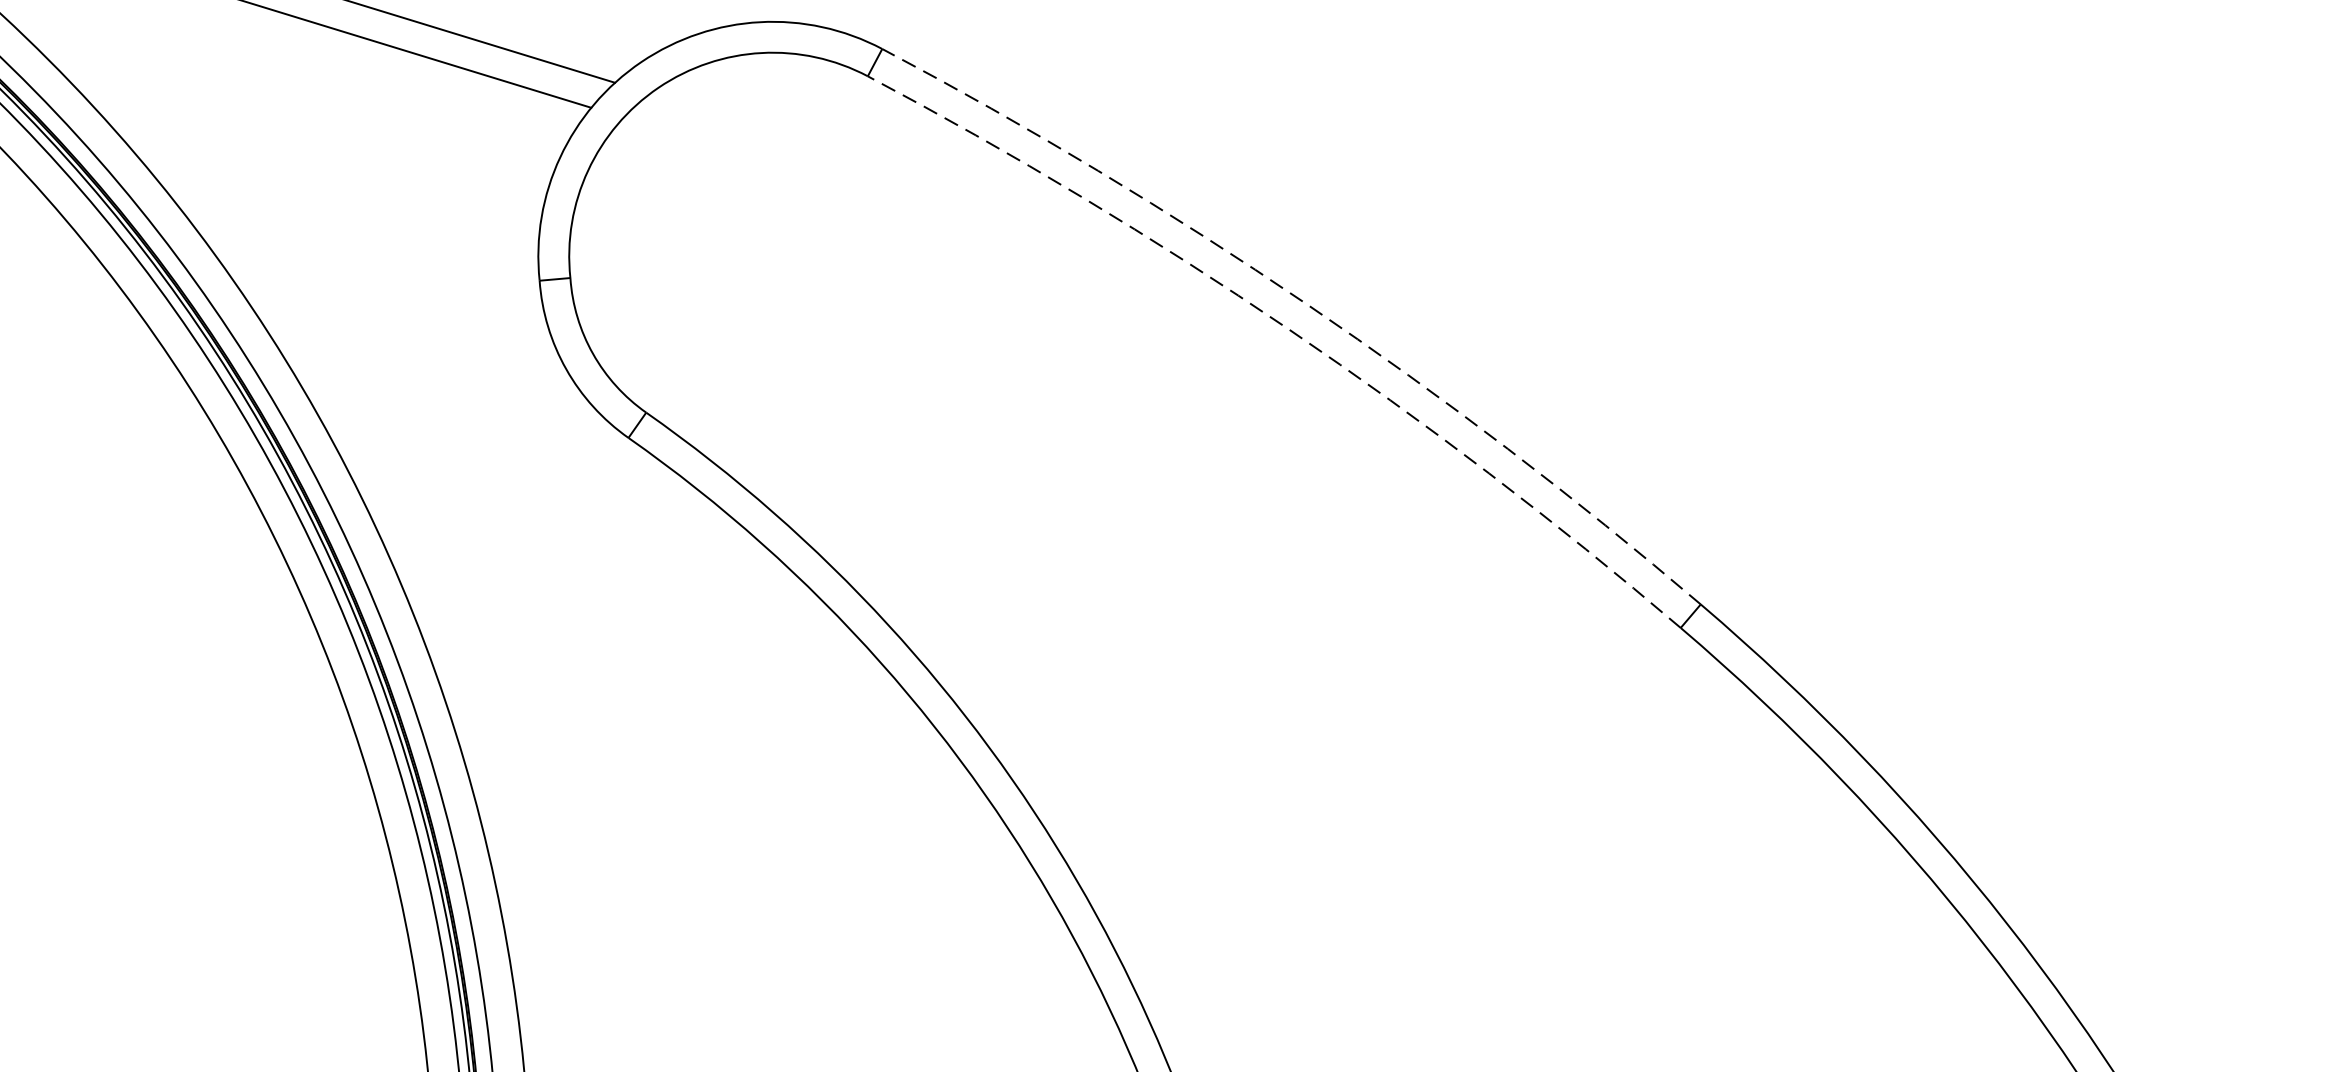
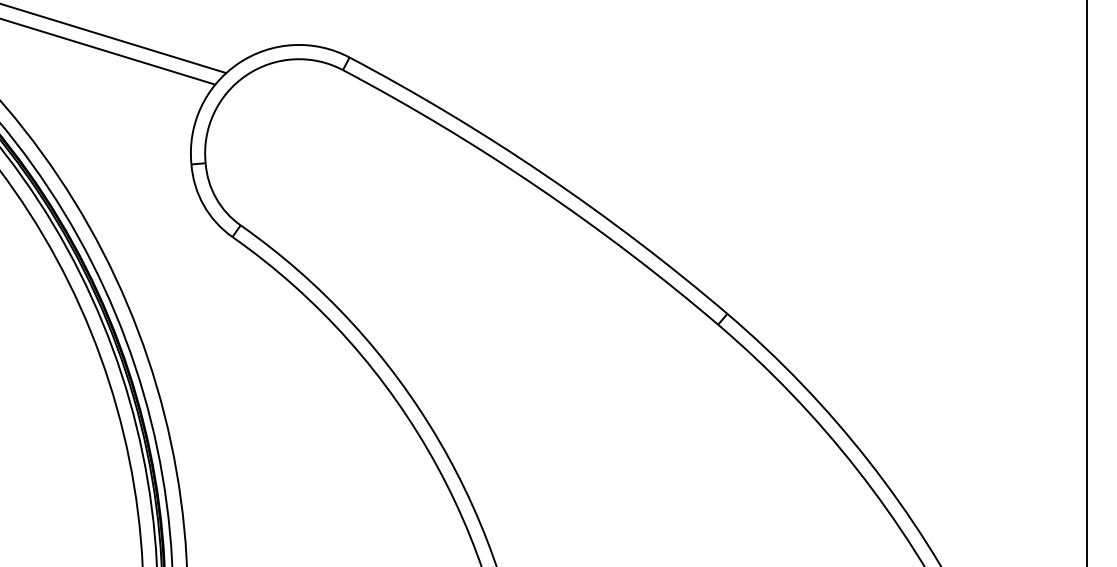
arc: (1306, 304) -> (545, 175), dashed -> solid
arc: (1289, 330) -> (537, 187), dashed -> solid

